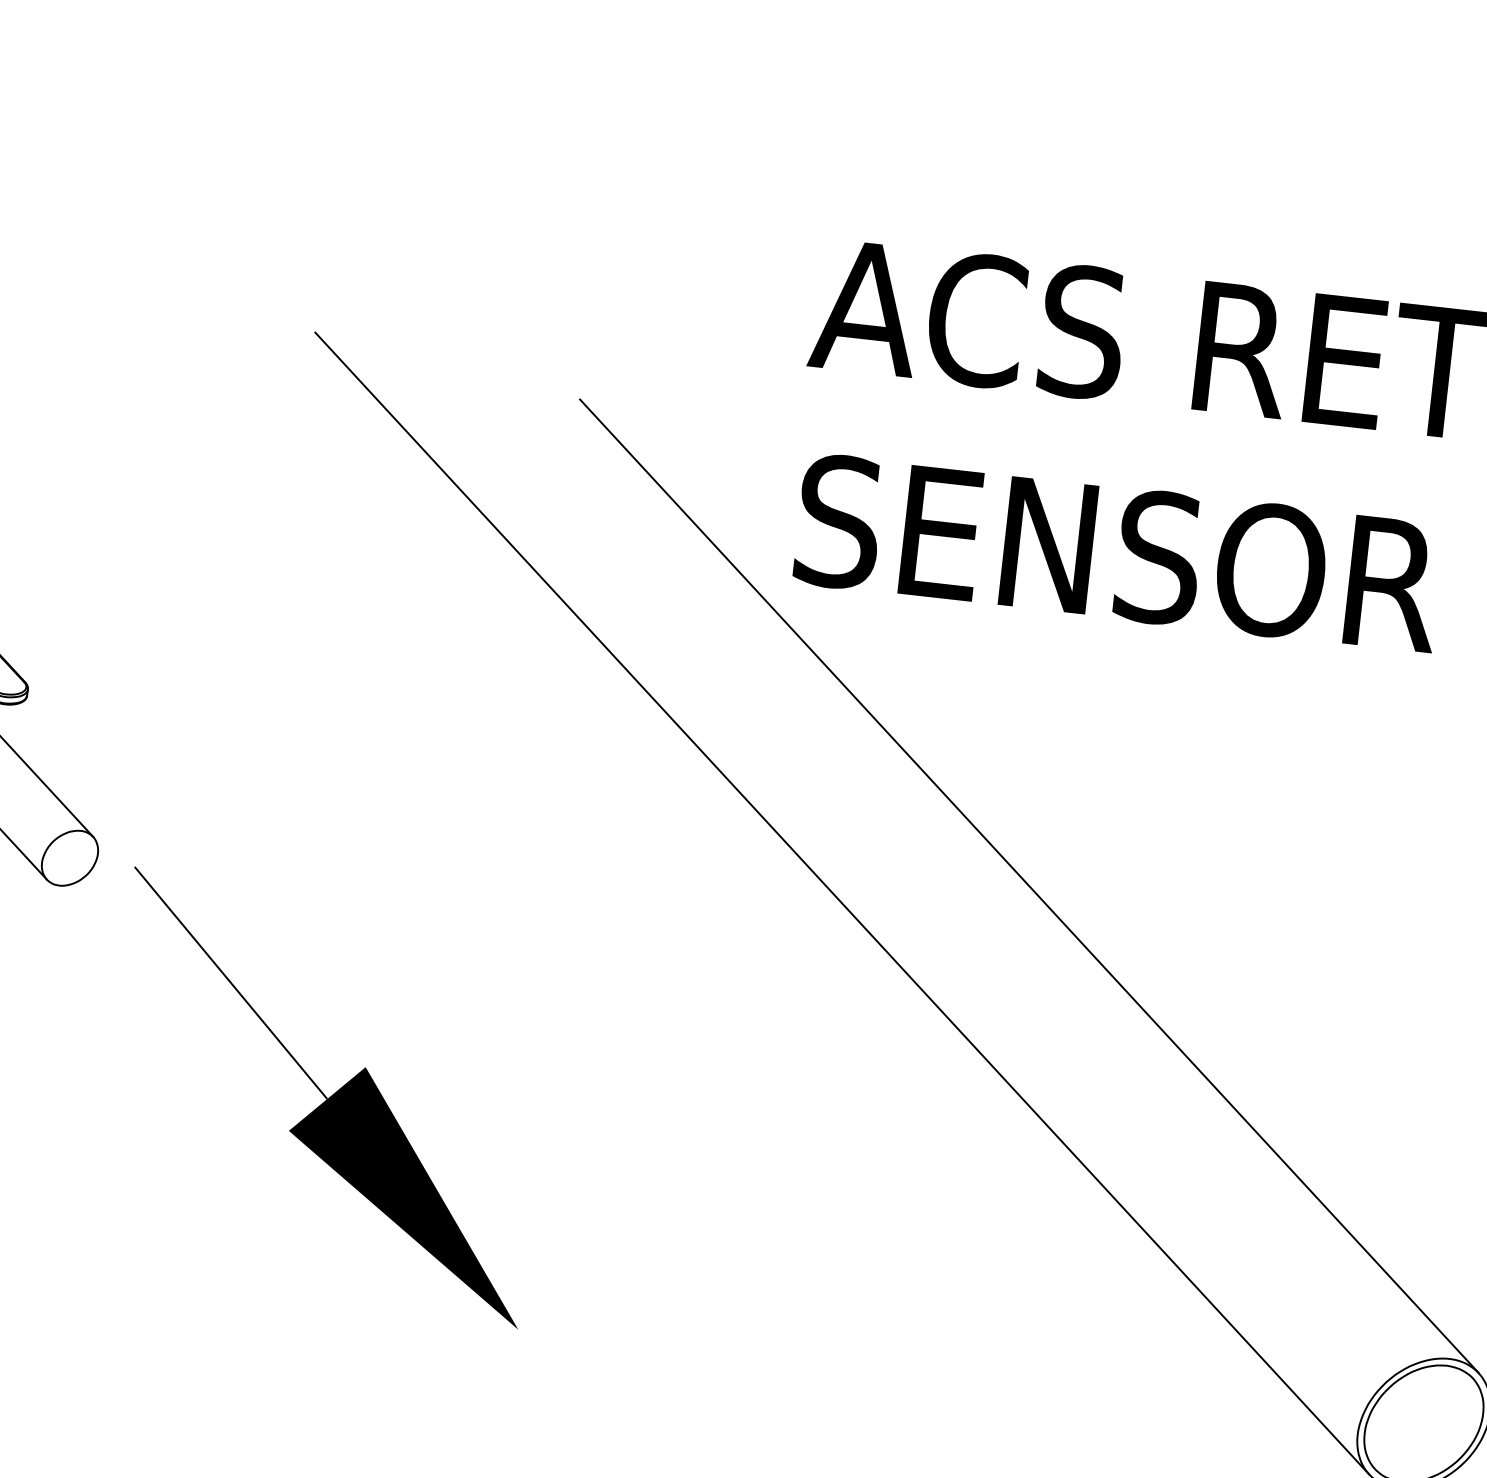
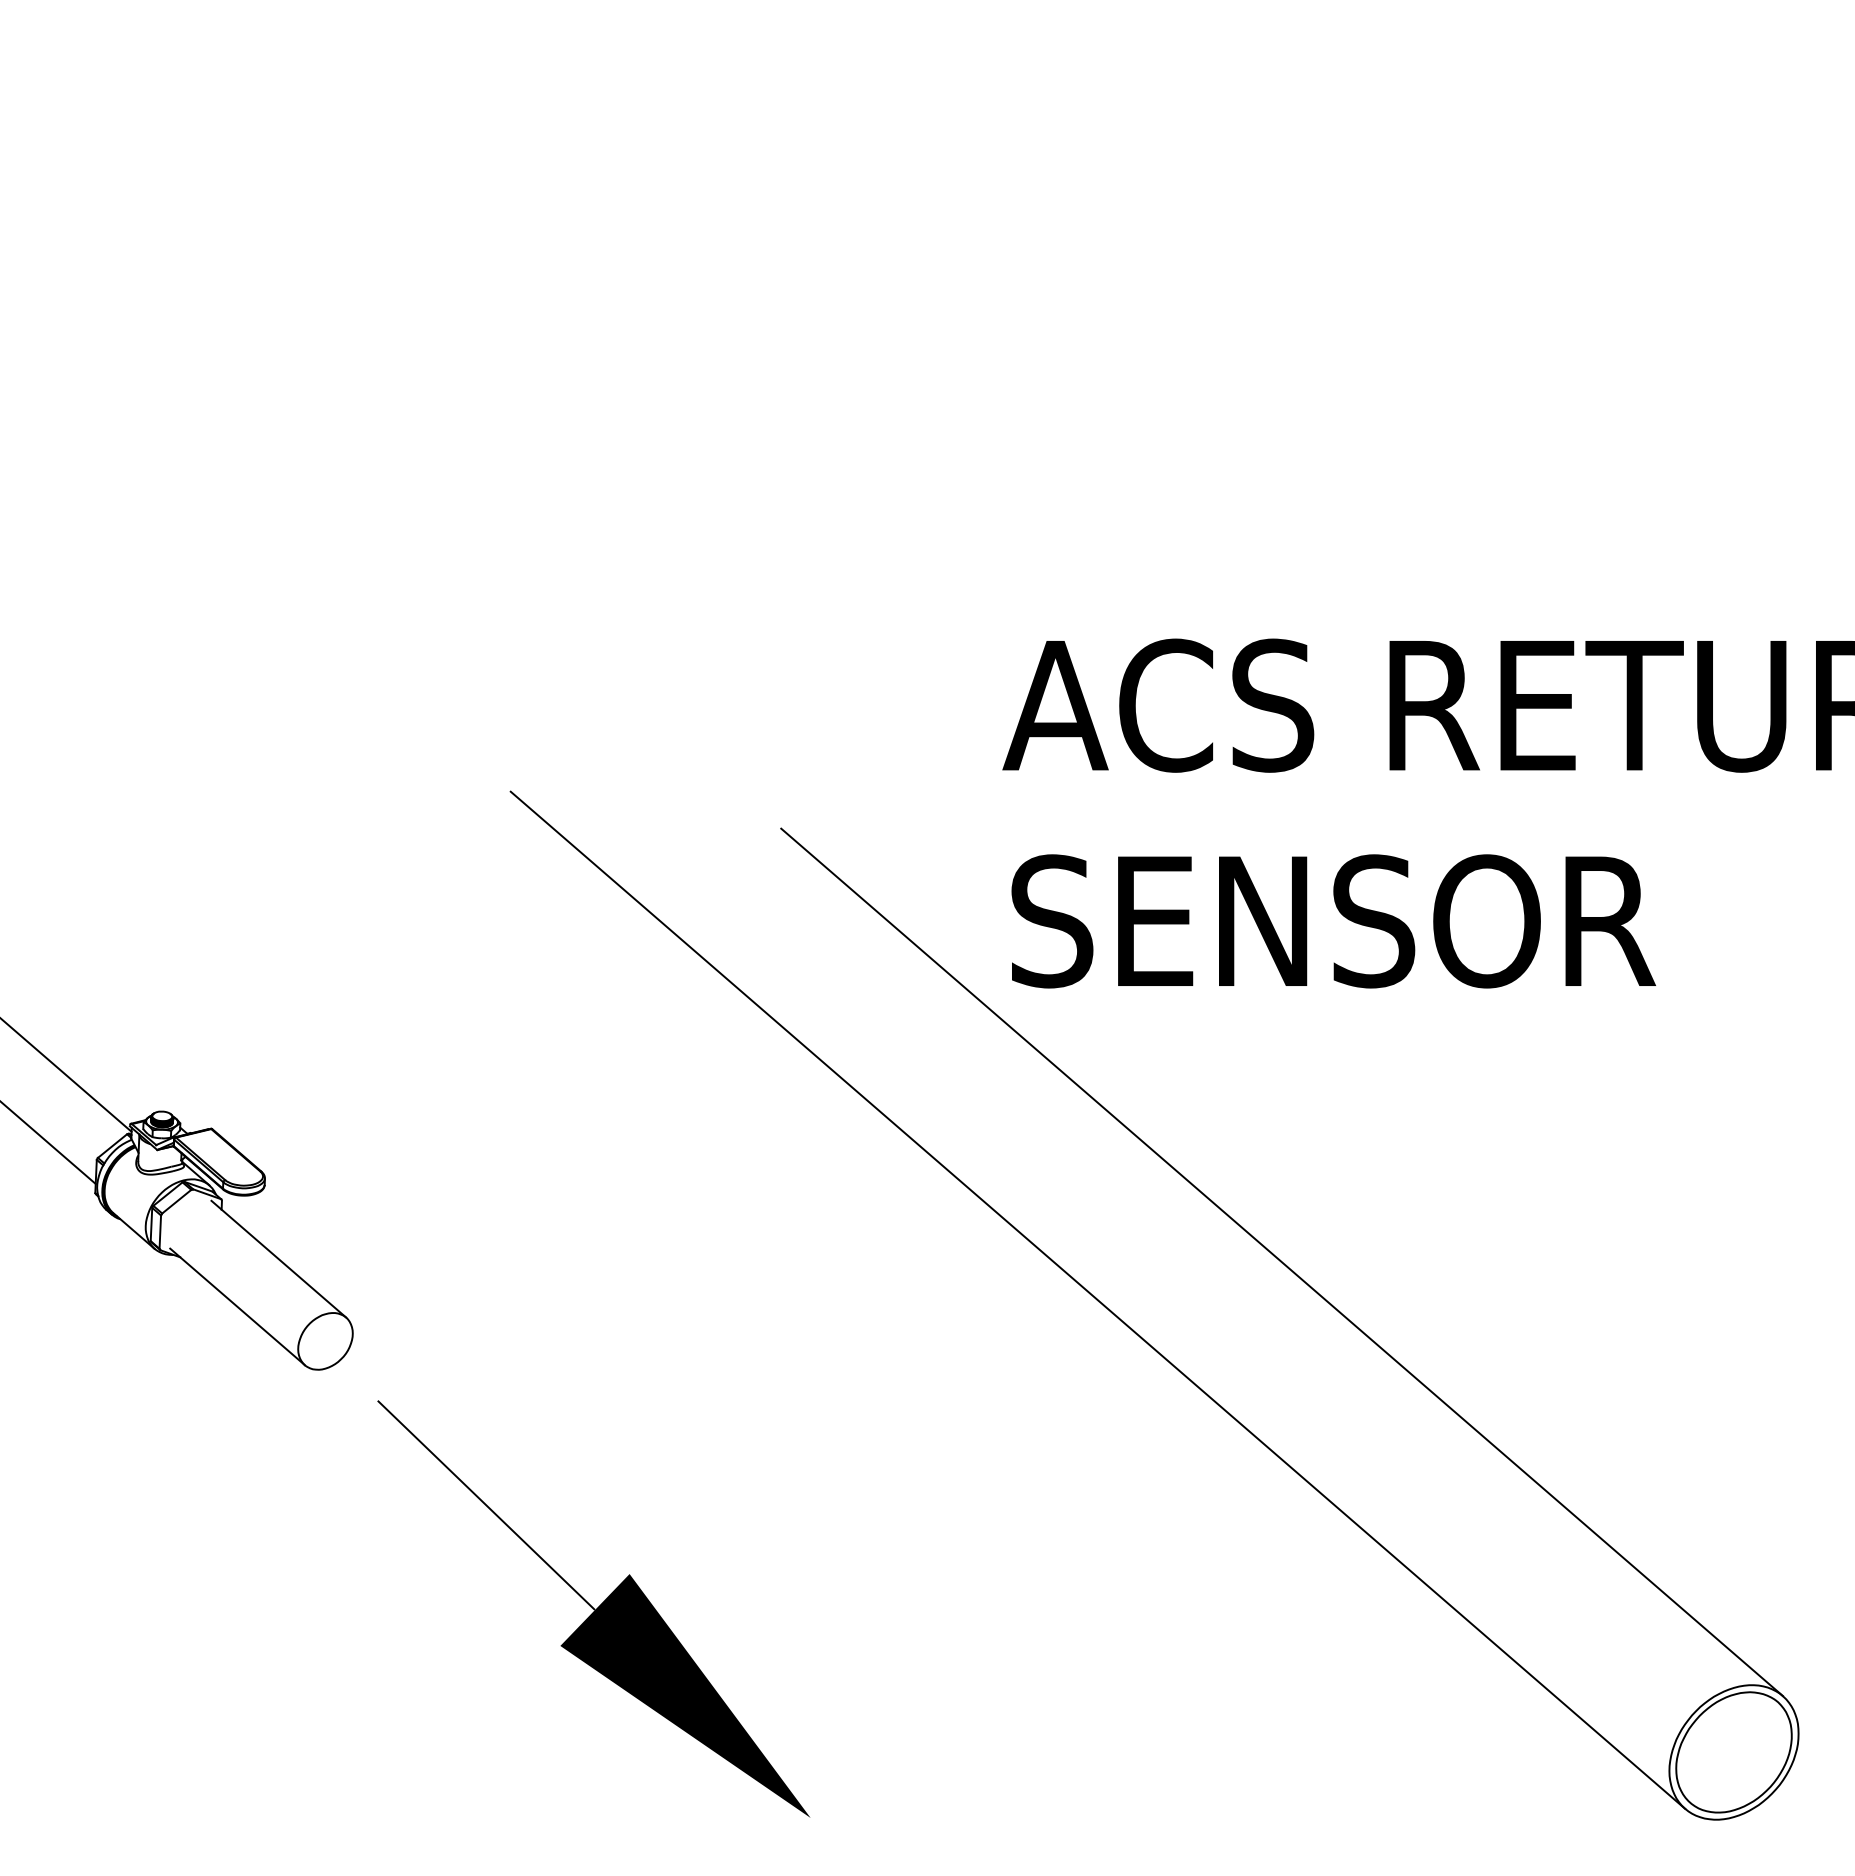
part: (325, 1097) -> (593, 1608), moved

